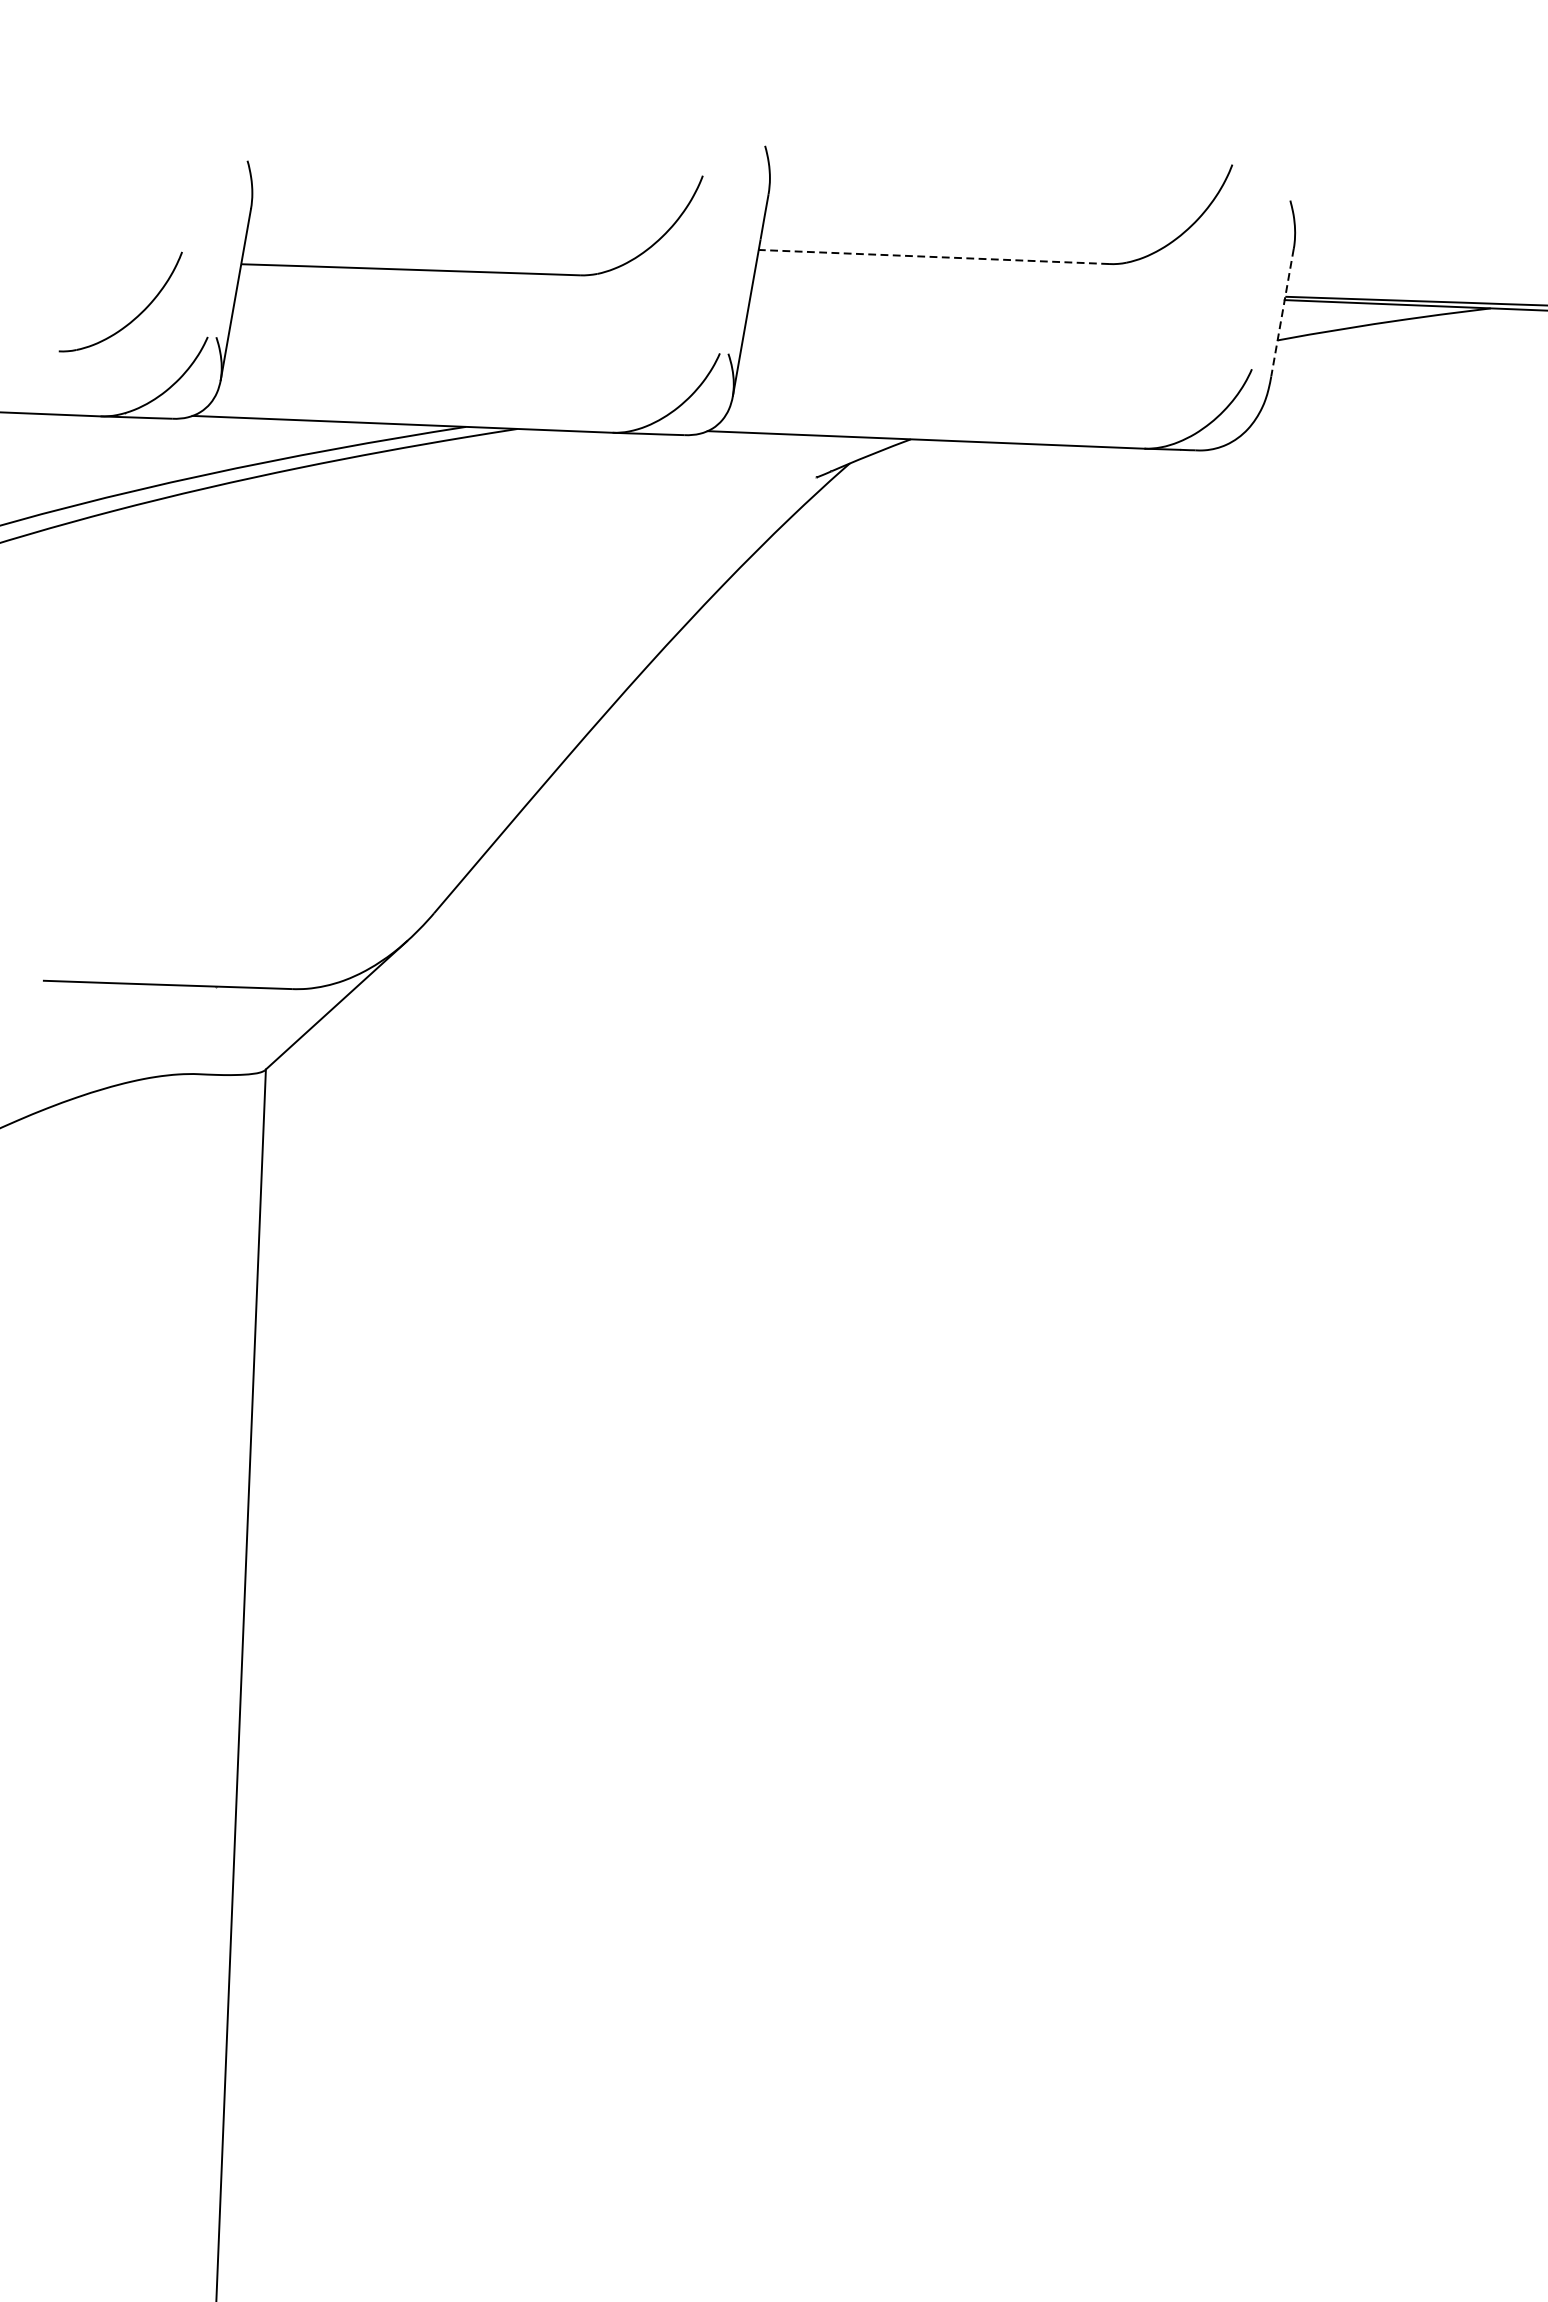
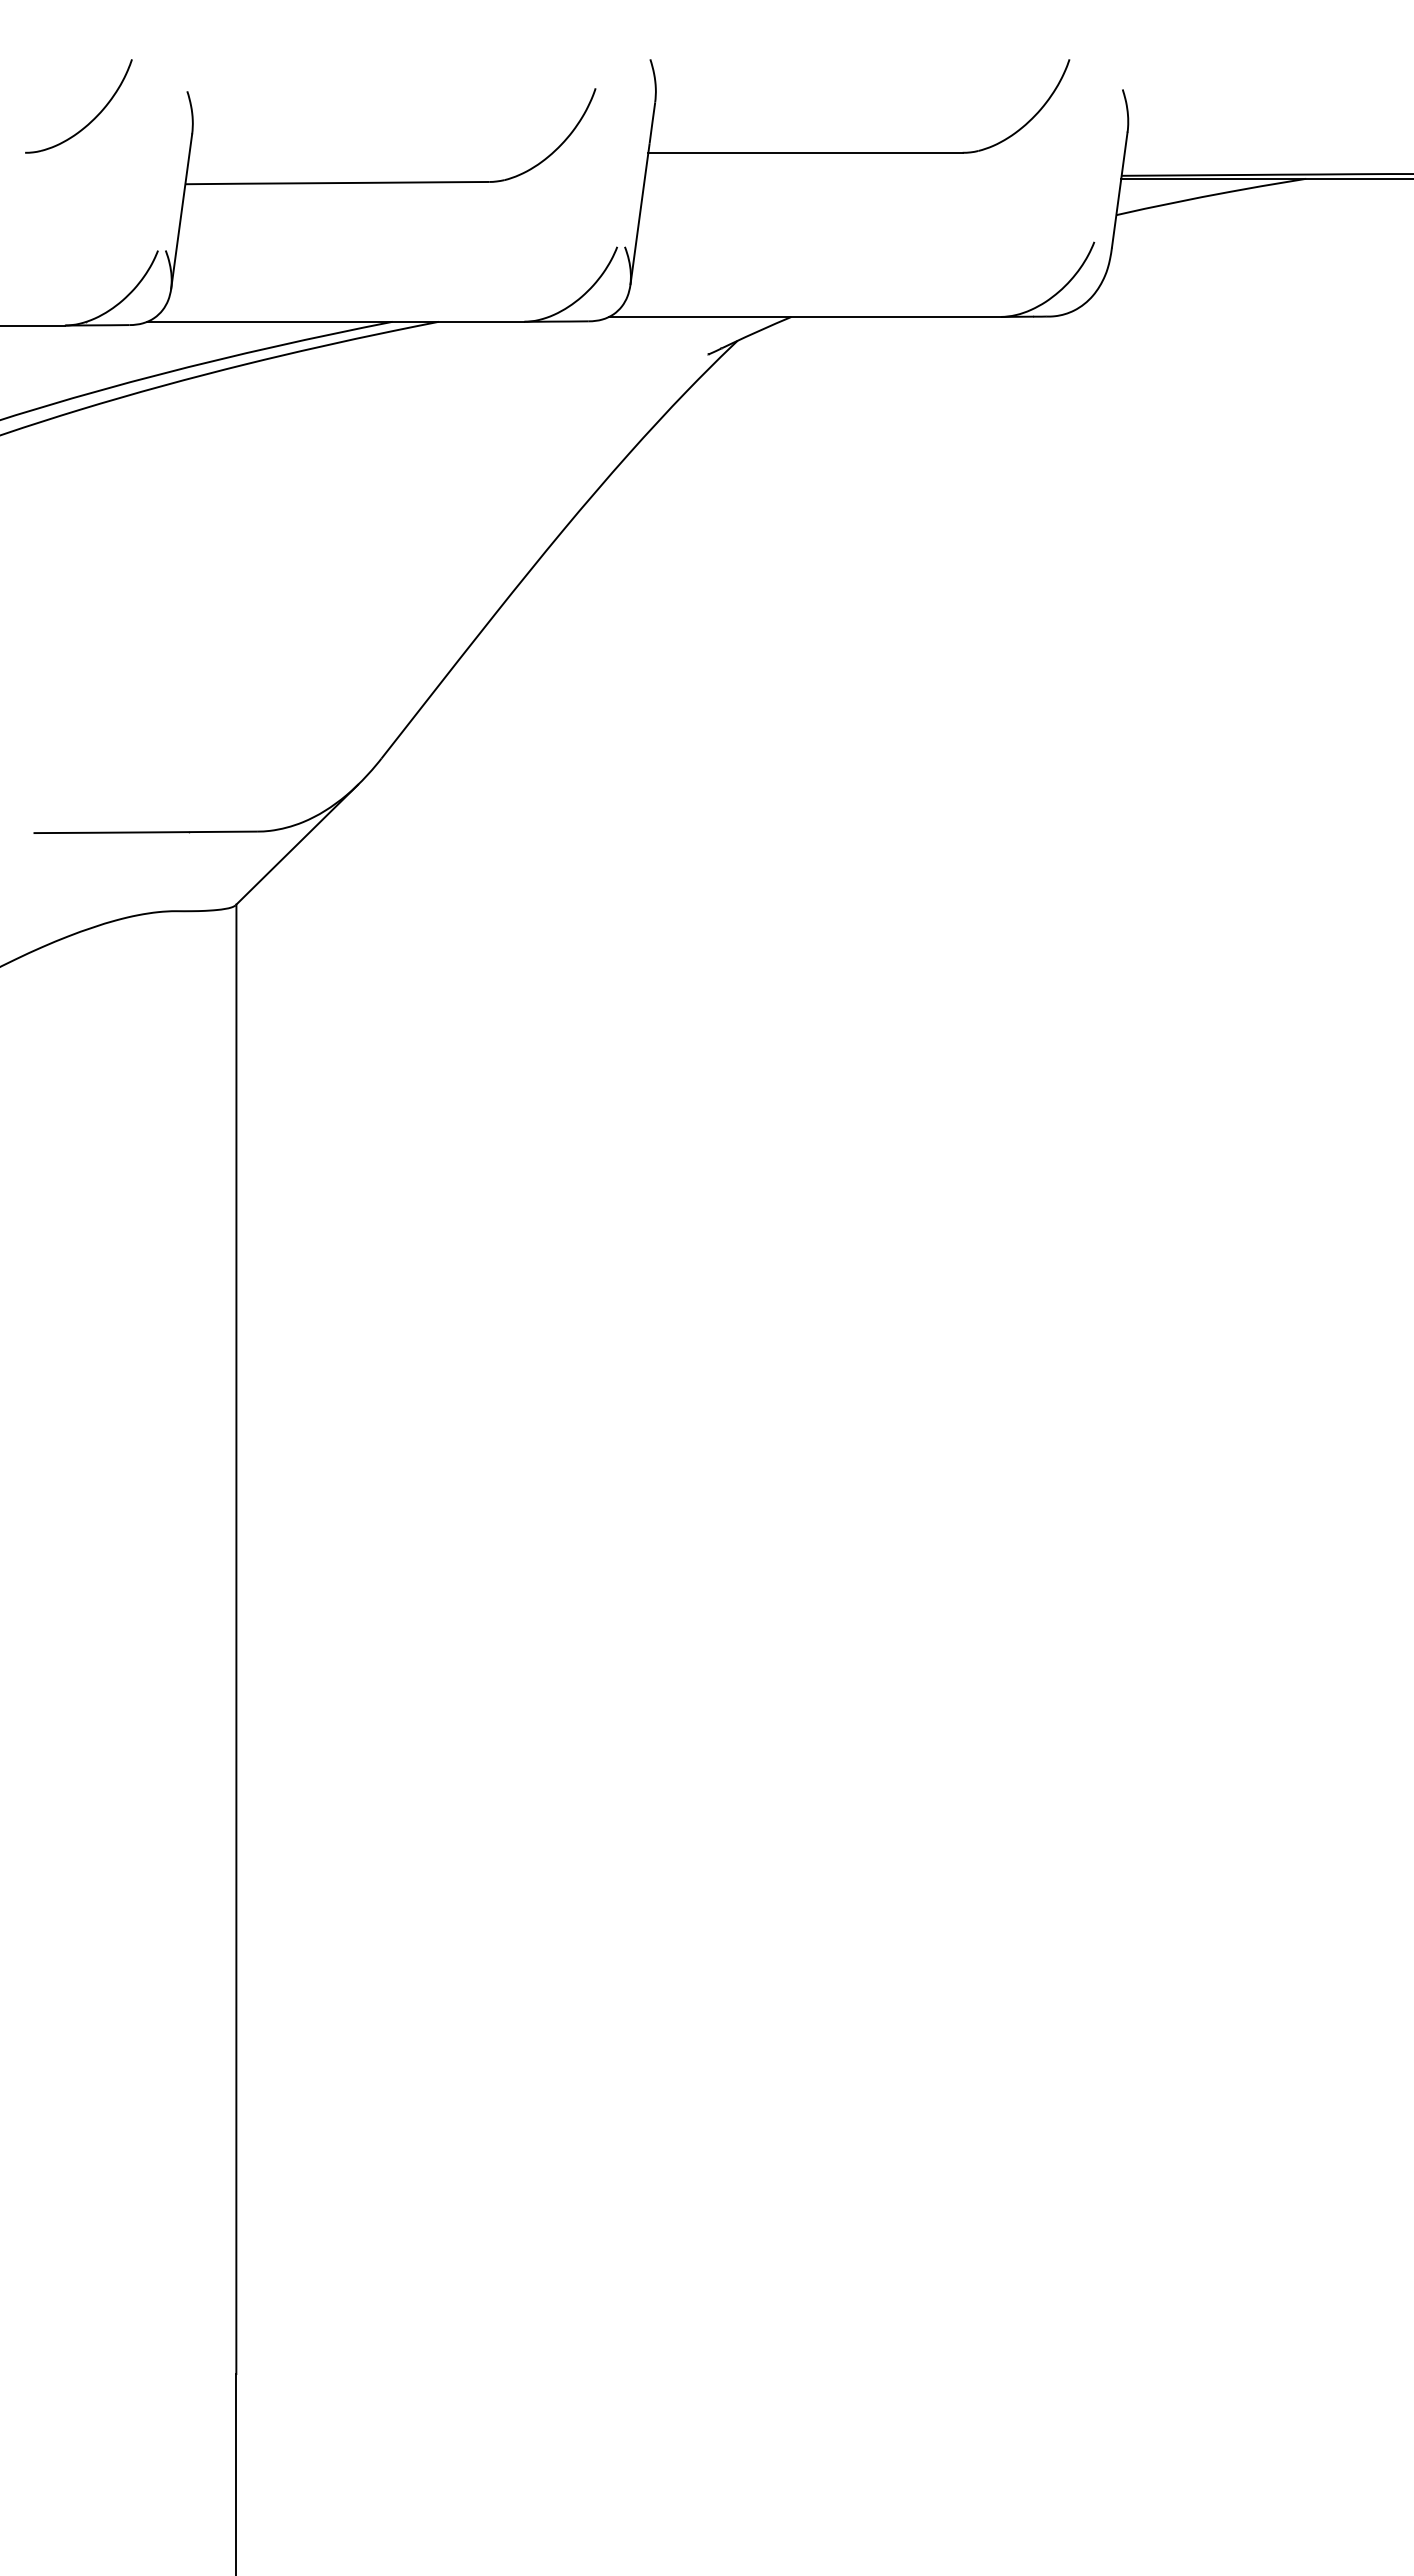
line: (933, 256) -> (805, 152), dashed -> solid
line: (1282, 313) -> (1119, 190), dashed -> solid
part: (135, 317) -> (92, 119), moved

